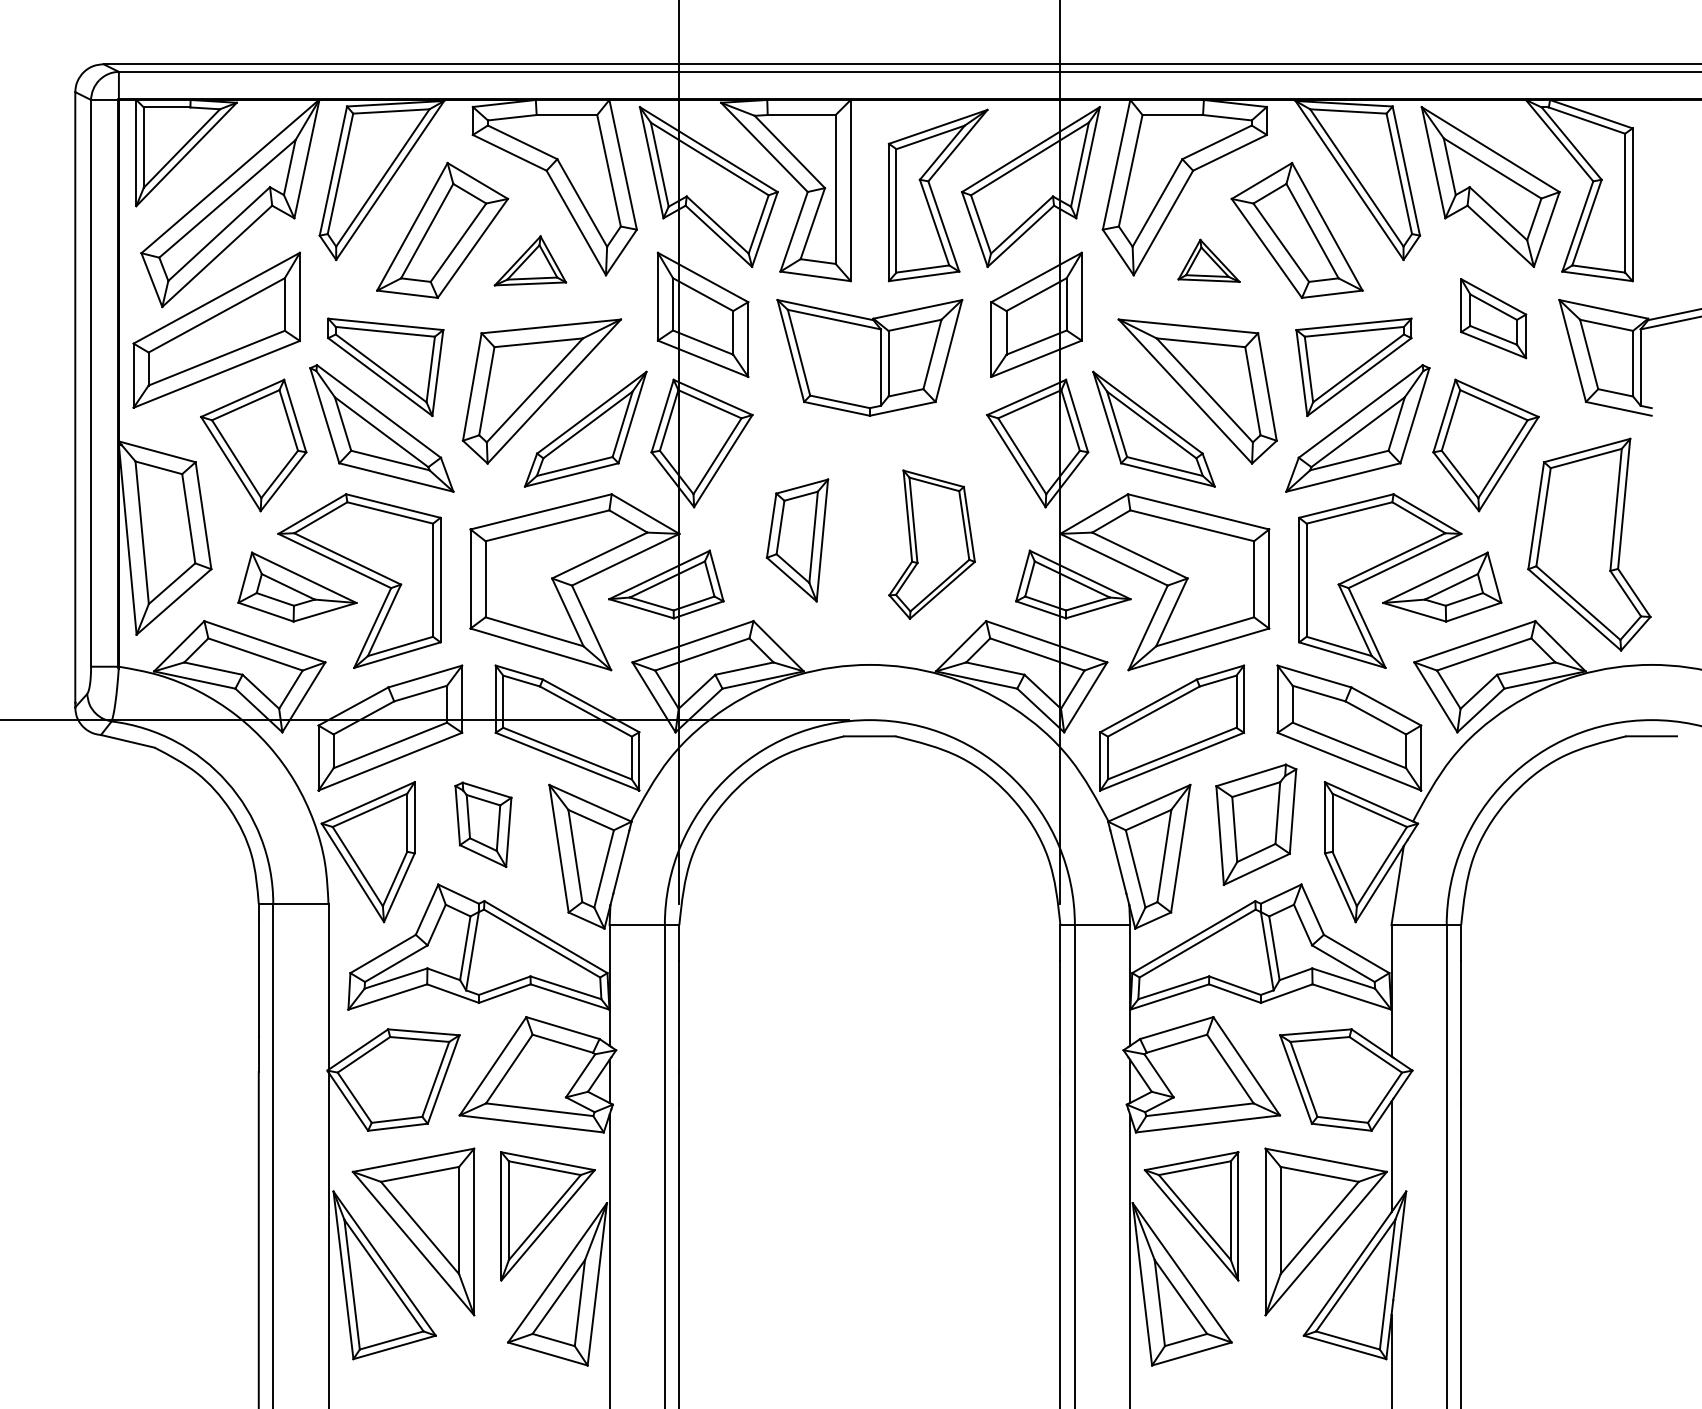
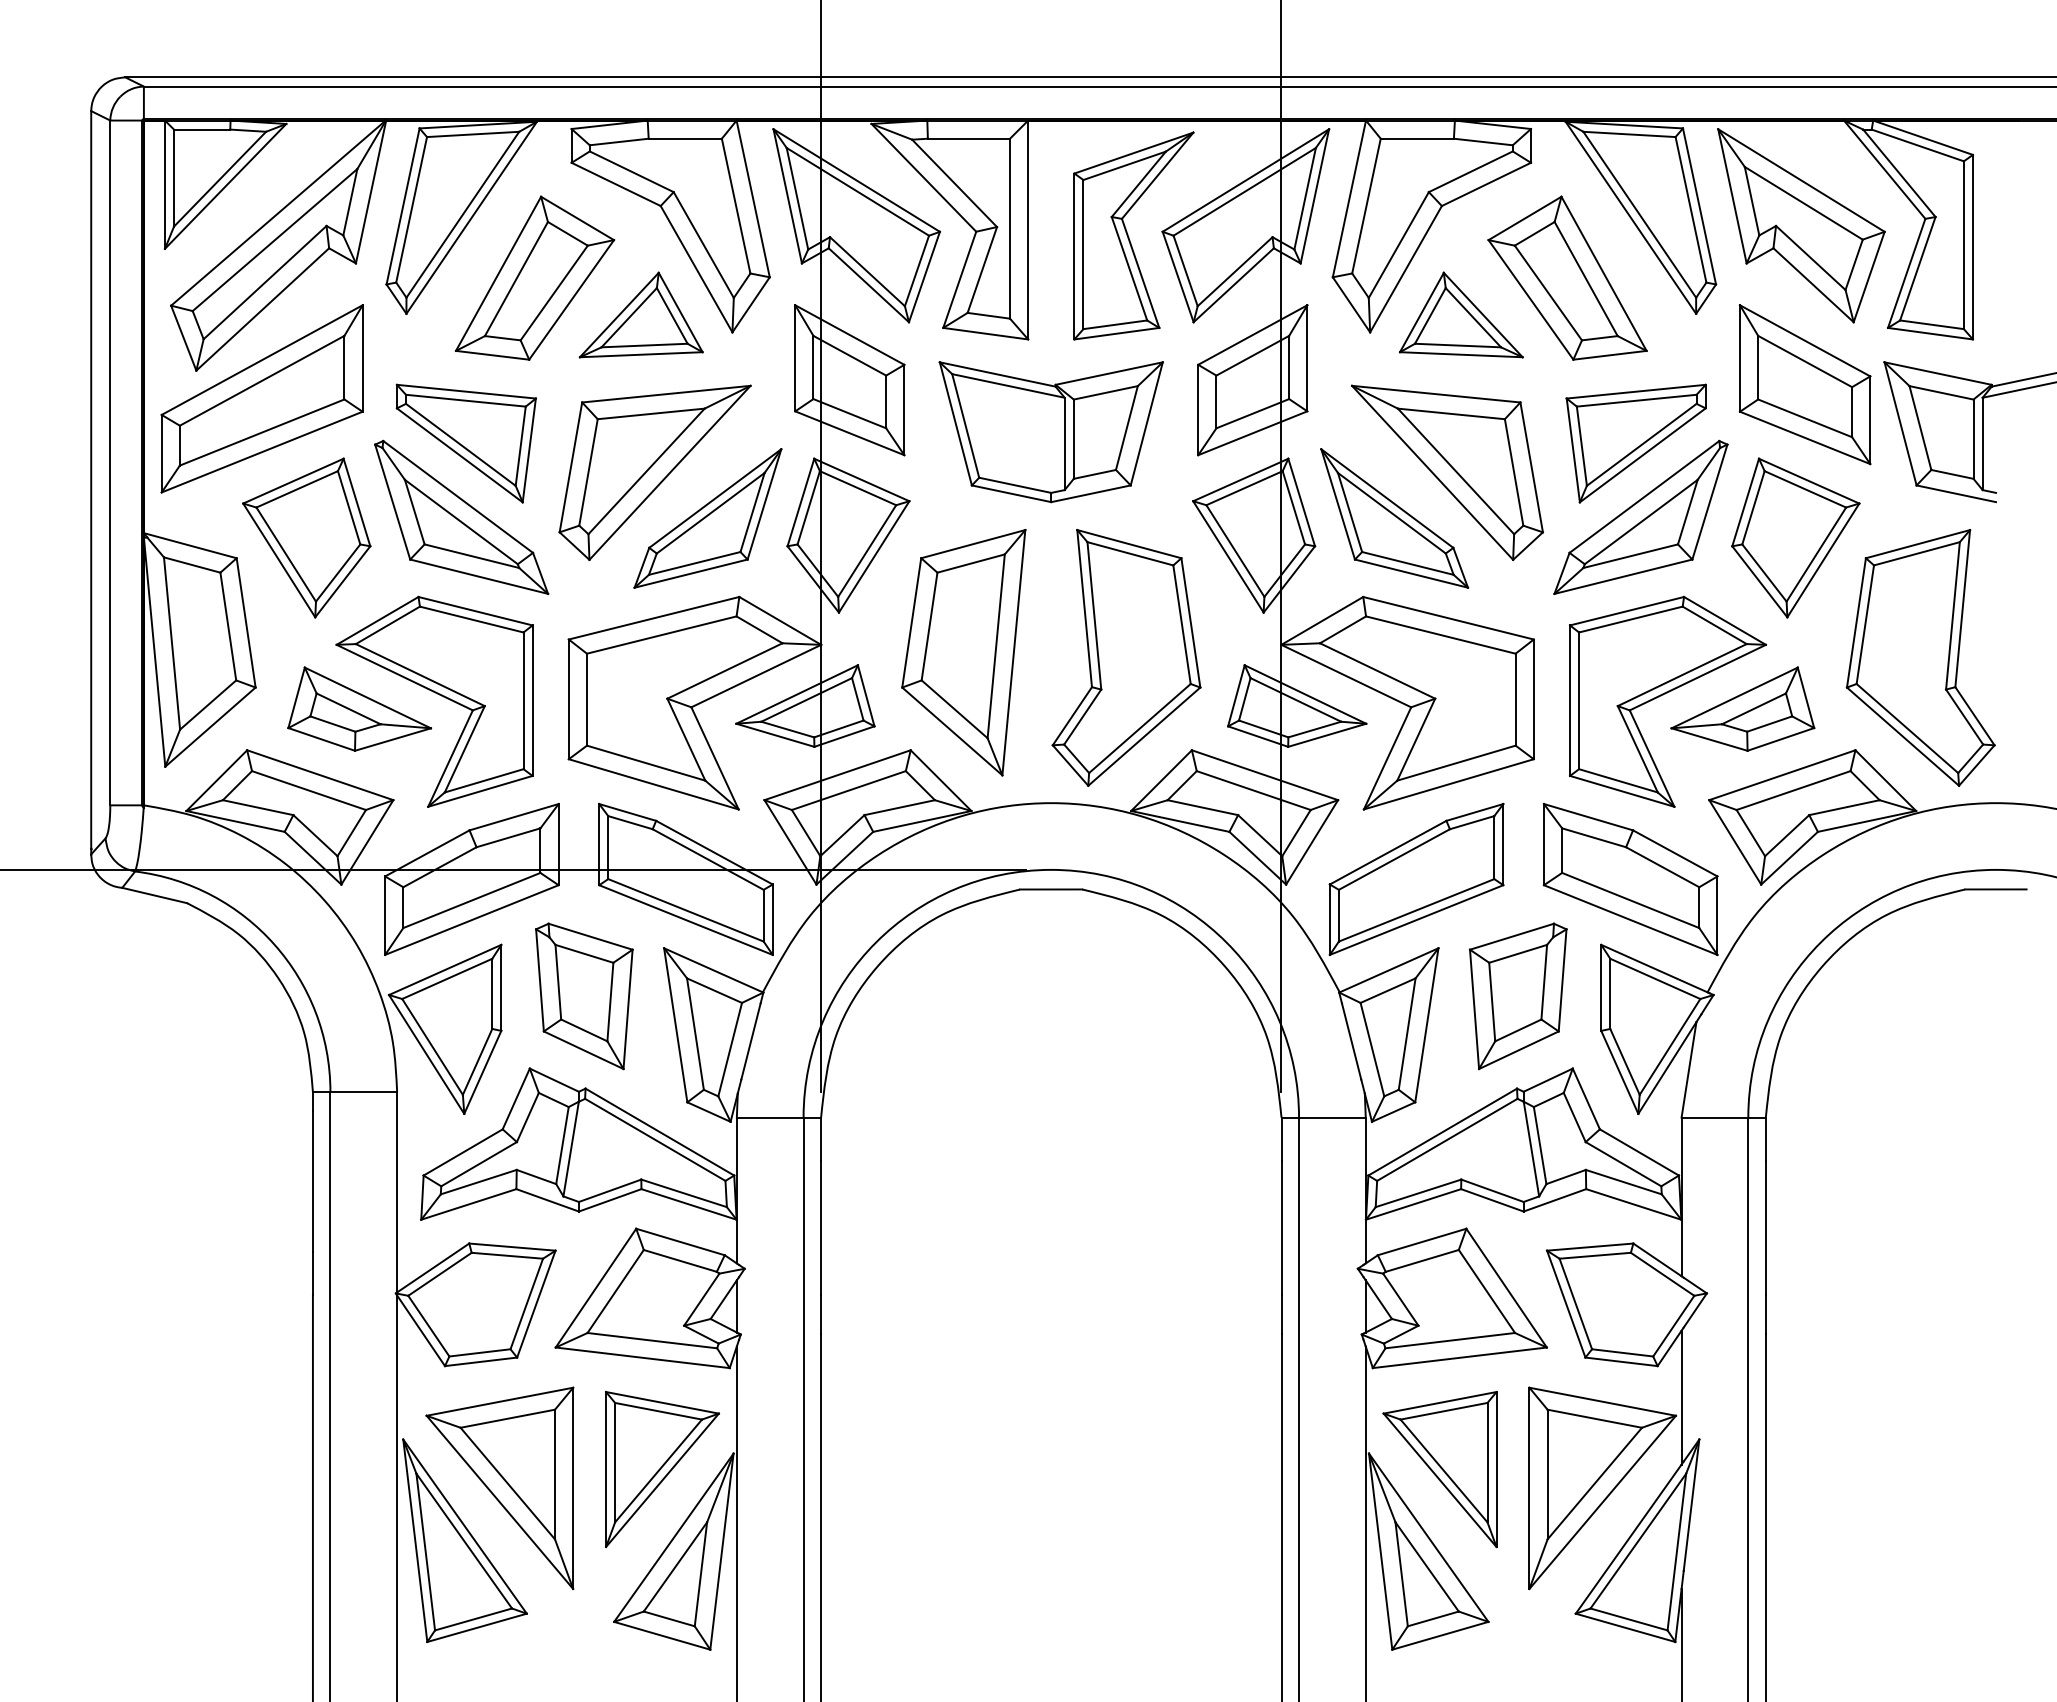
part: (529, 260) -> (640, 314), size x1.43
part: (1208, 260) -> (1460, 314), size x1.67
part: (1493, 318) -> (1804, 384), size x1.67
part: (797, 540) -> (963, 652), size x1.67
part: (932, 544) -> (1126, 657), size x1.43
part: (483, 824) -> (584, 996), size x1.43

